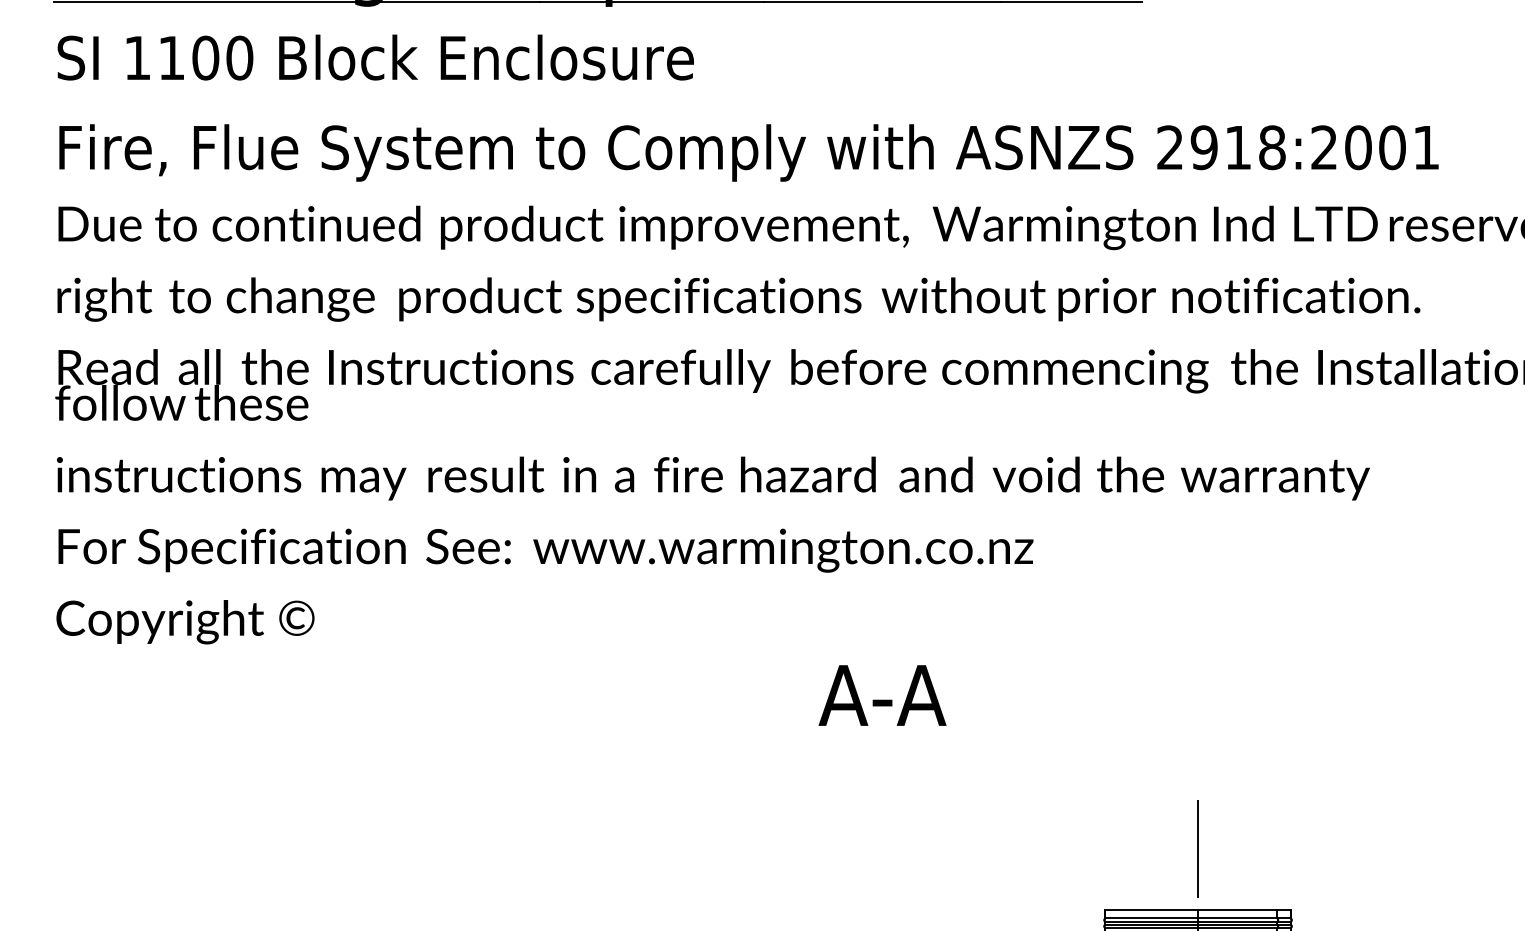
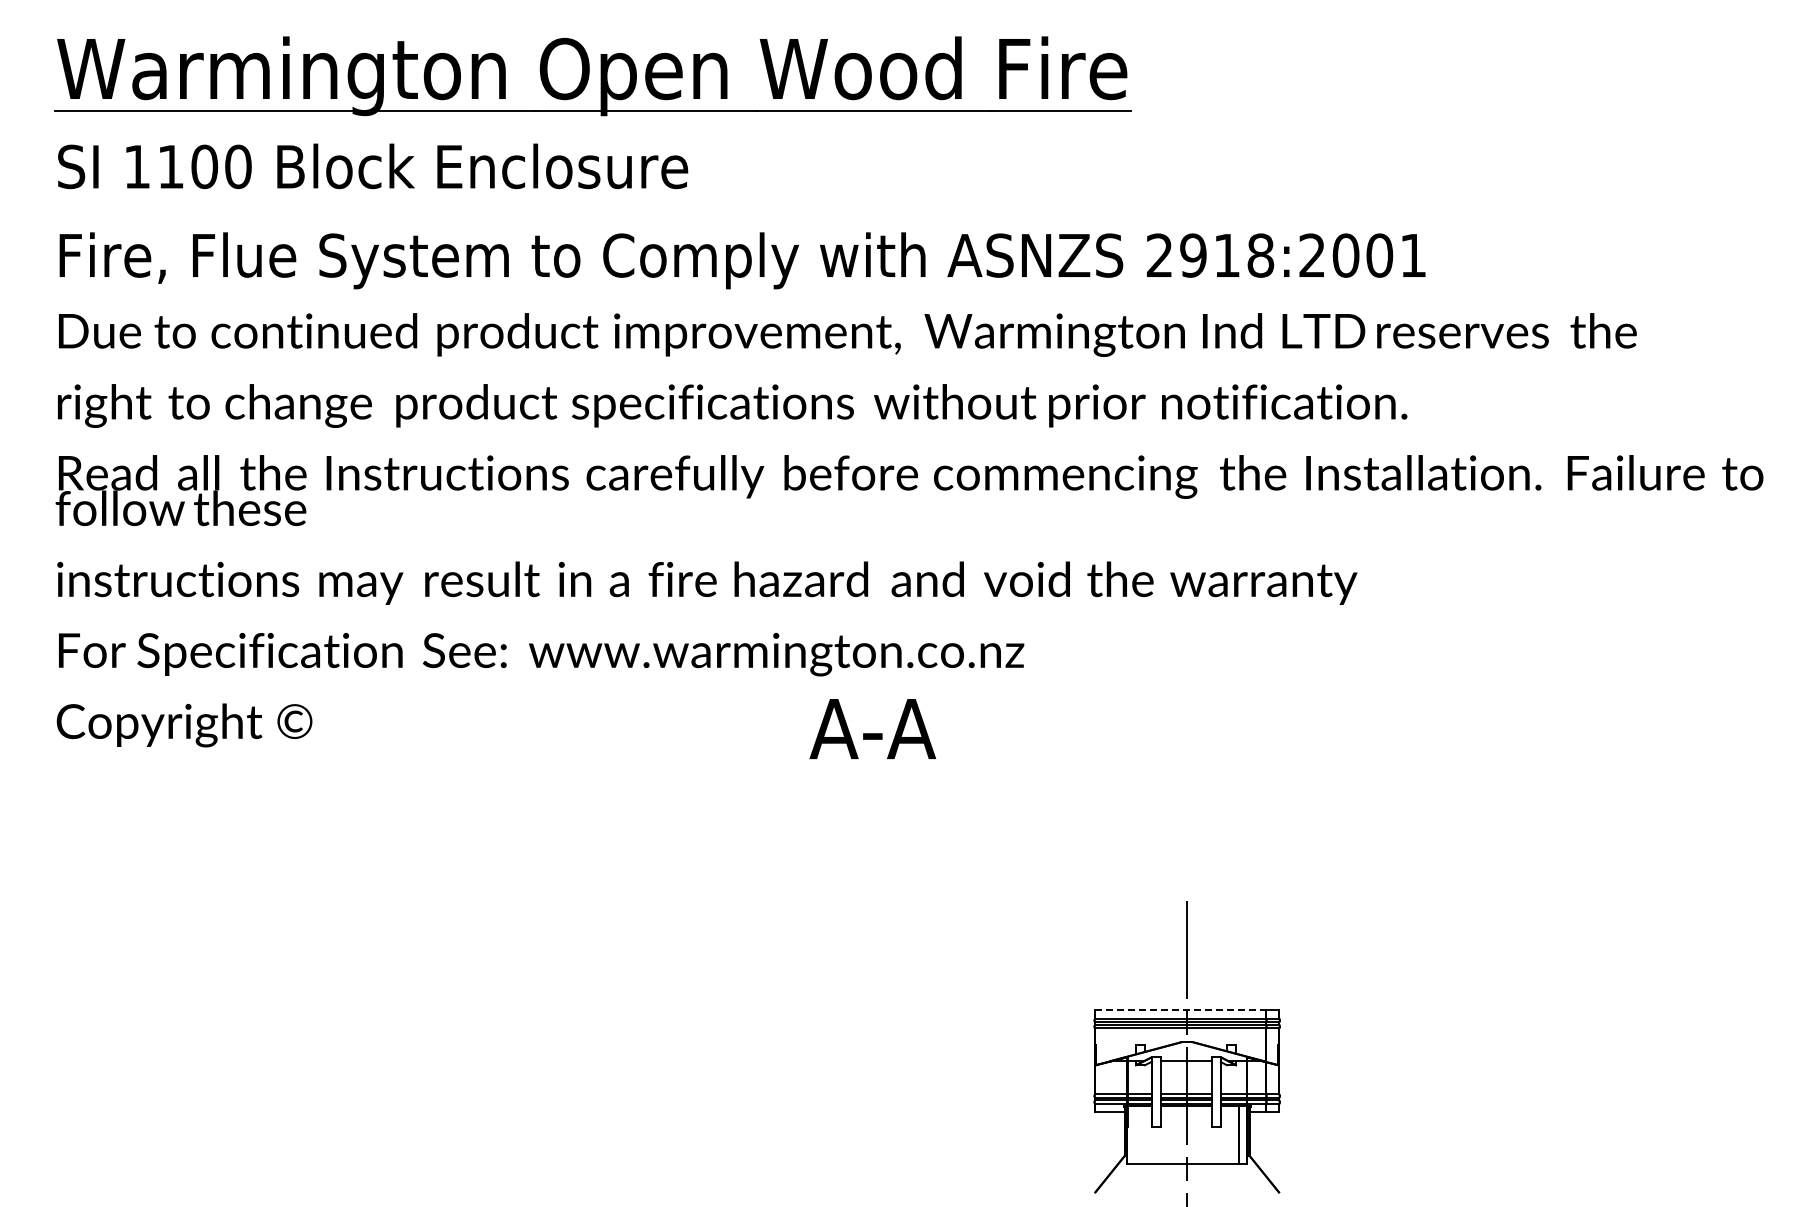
text: (882, 694) -> (872, 728), moved
line: (1192, 910) -> (1181, 1010), solid -> dashed

